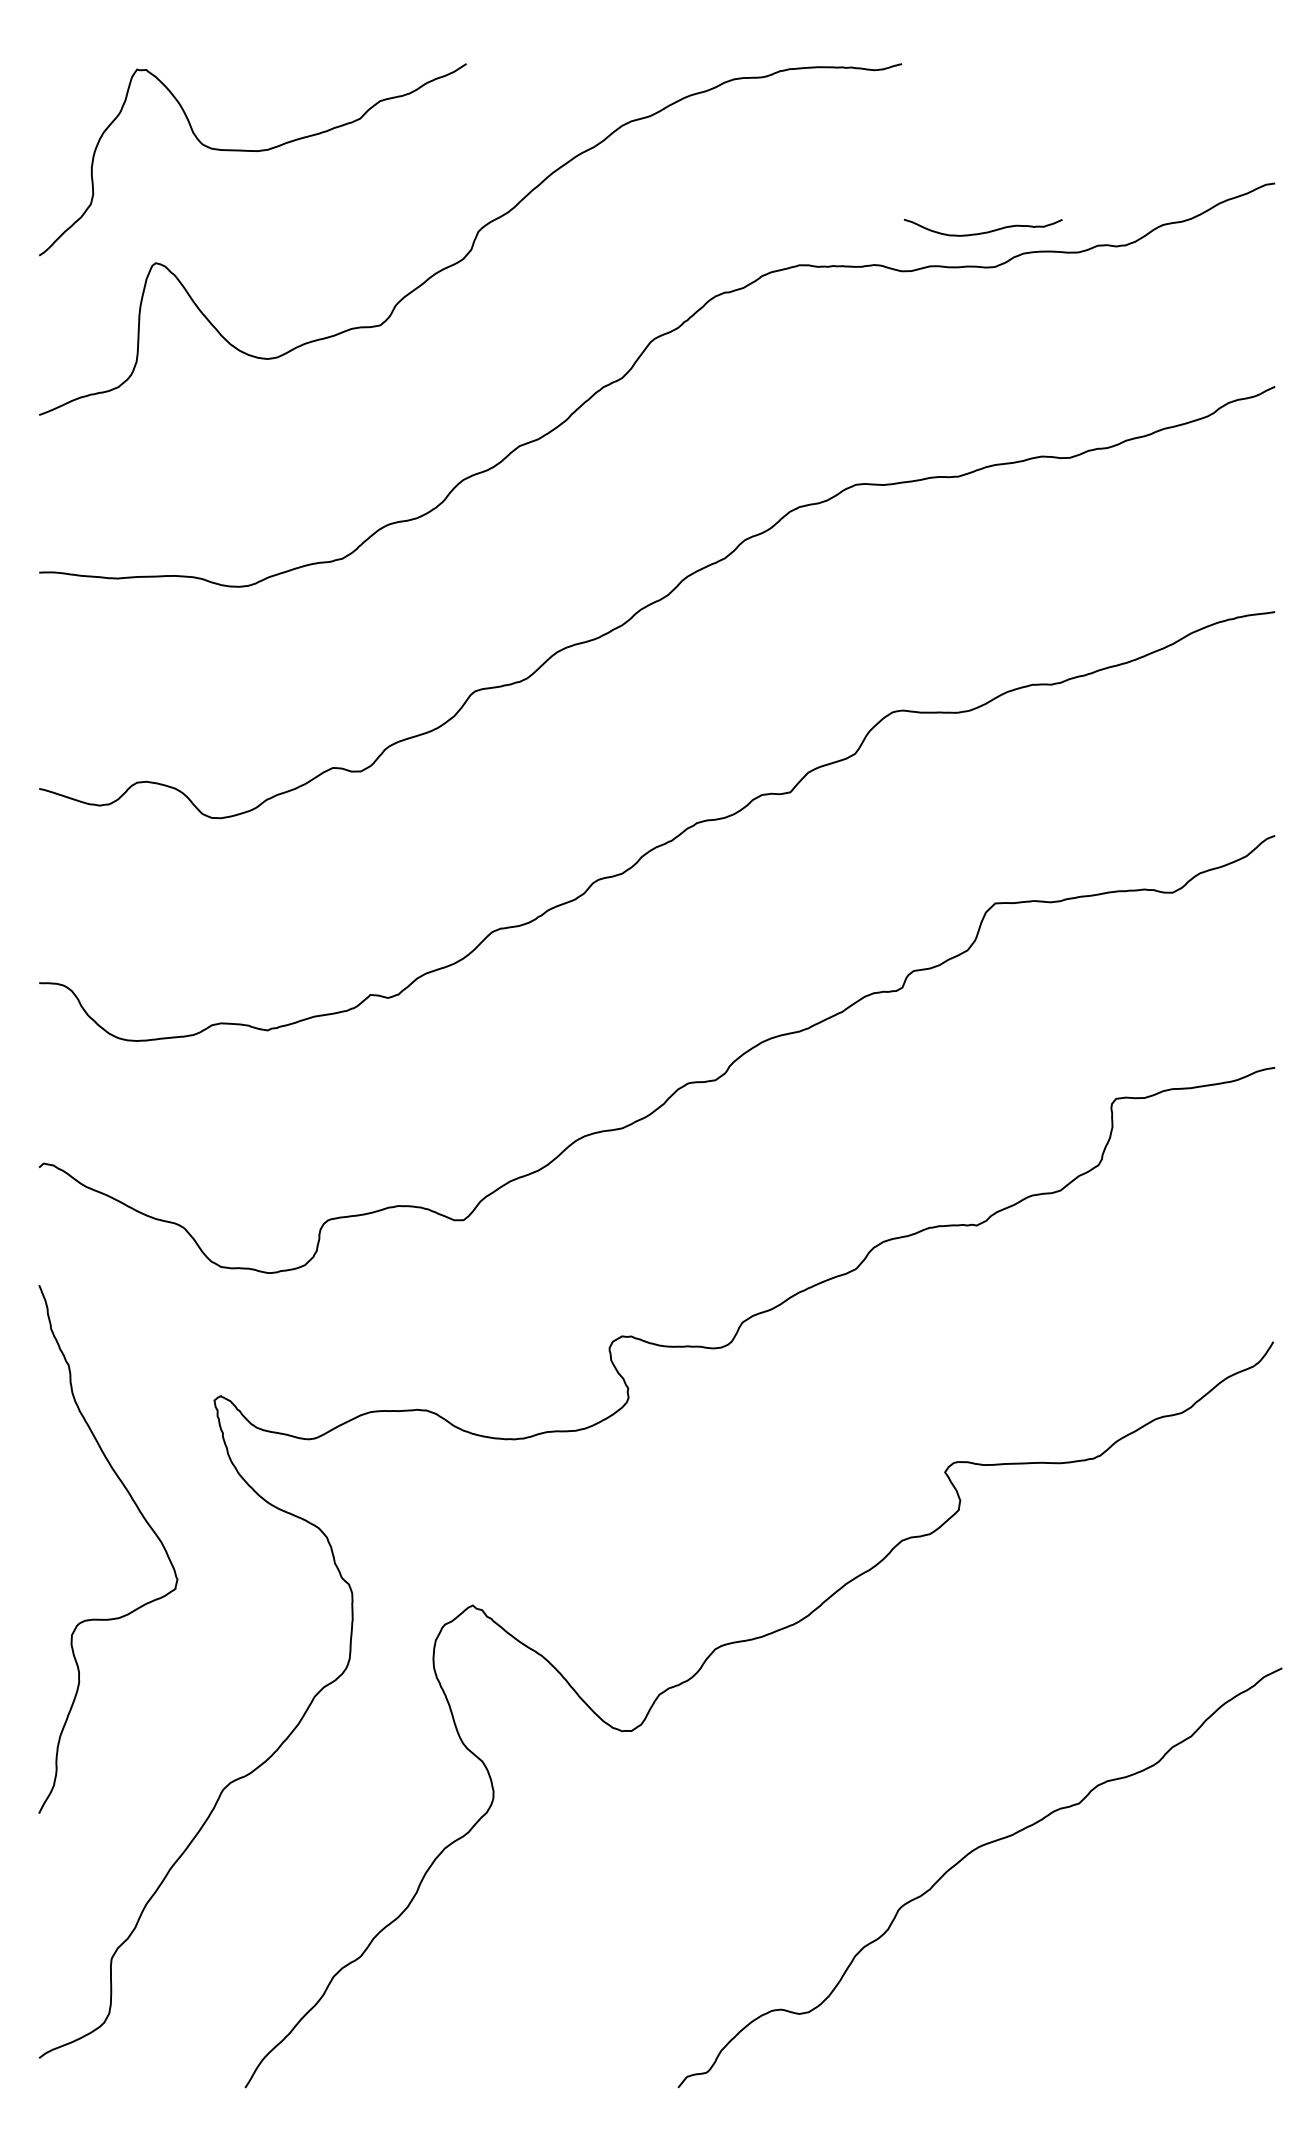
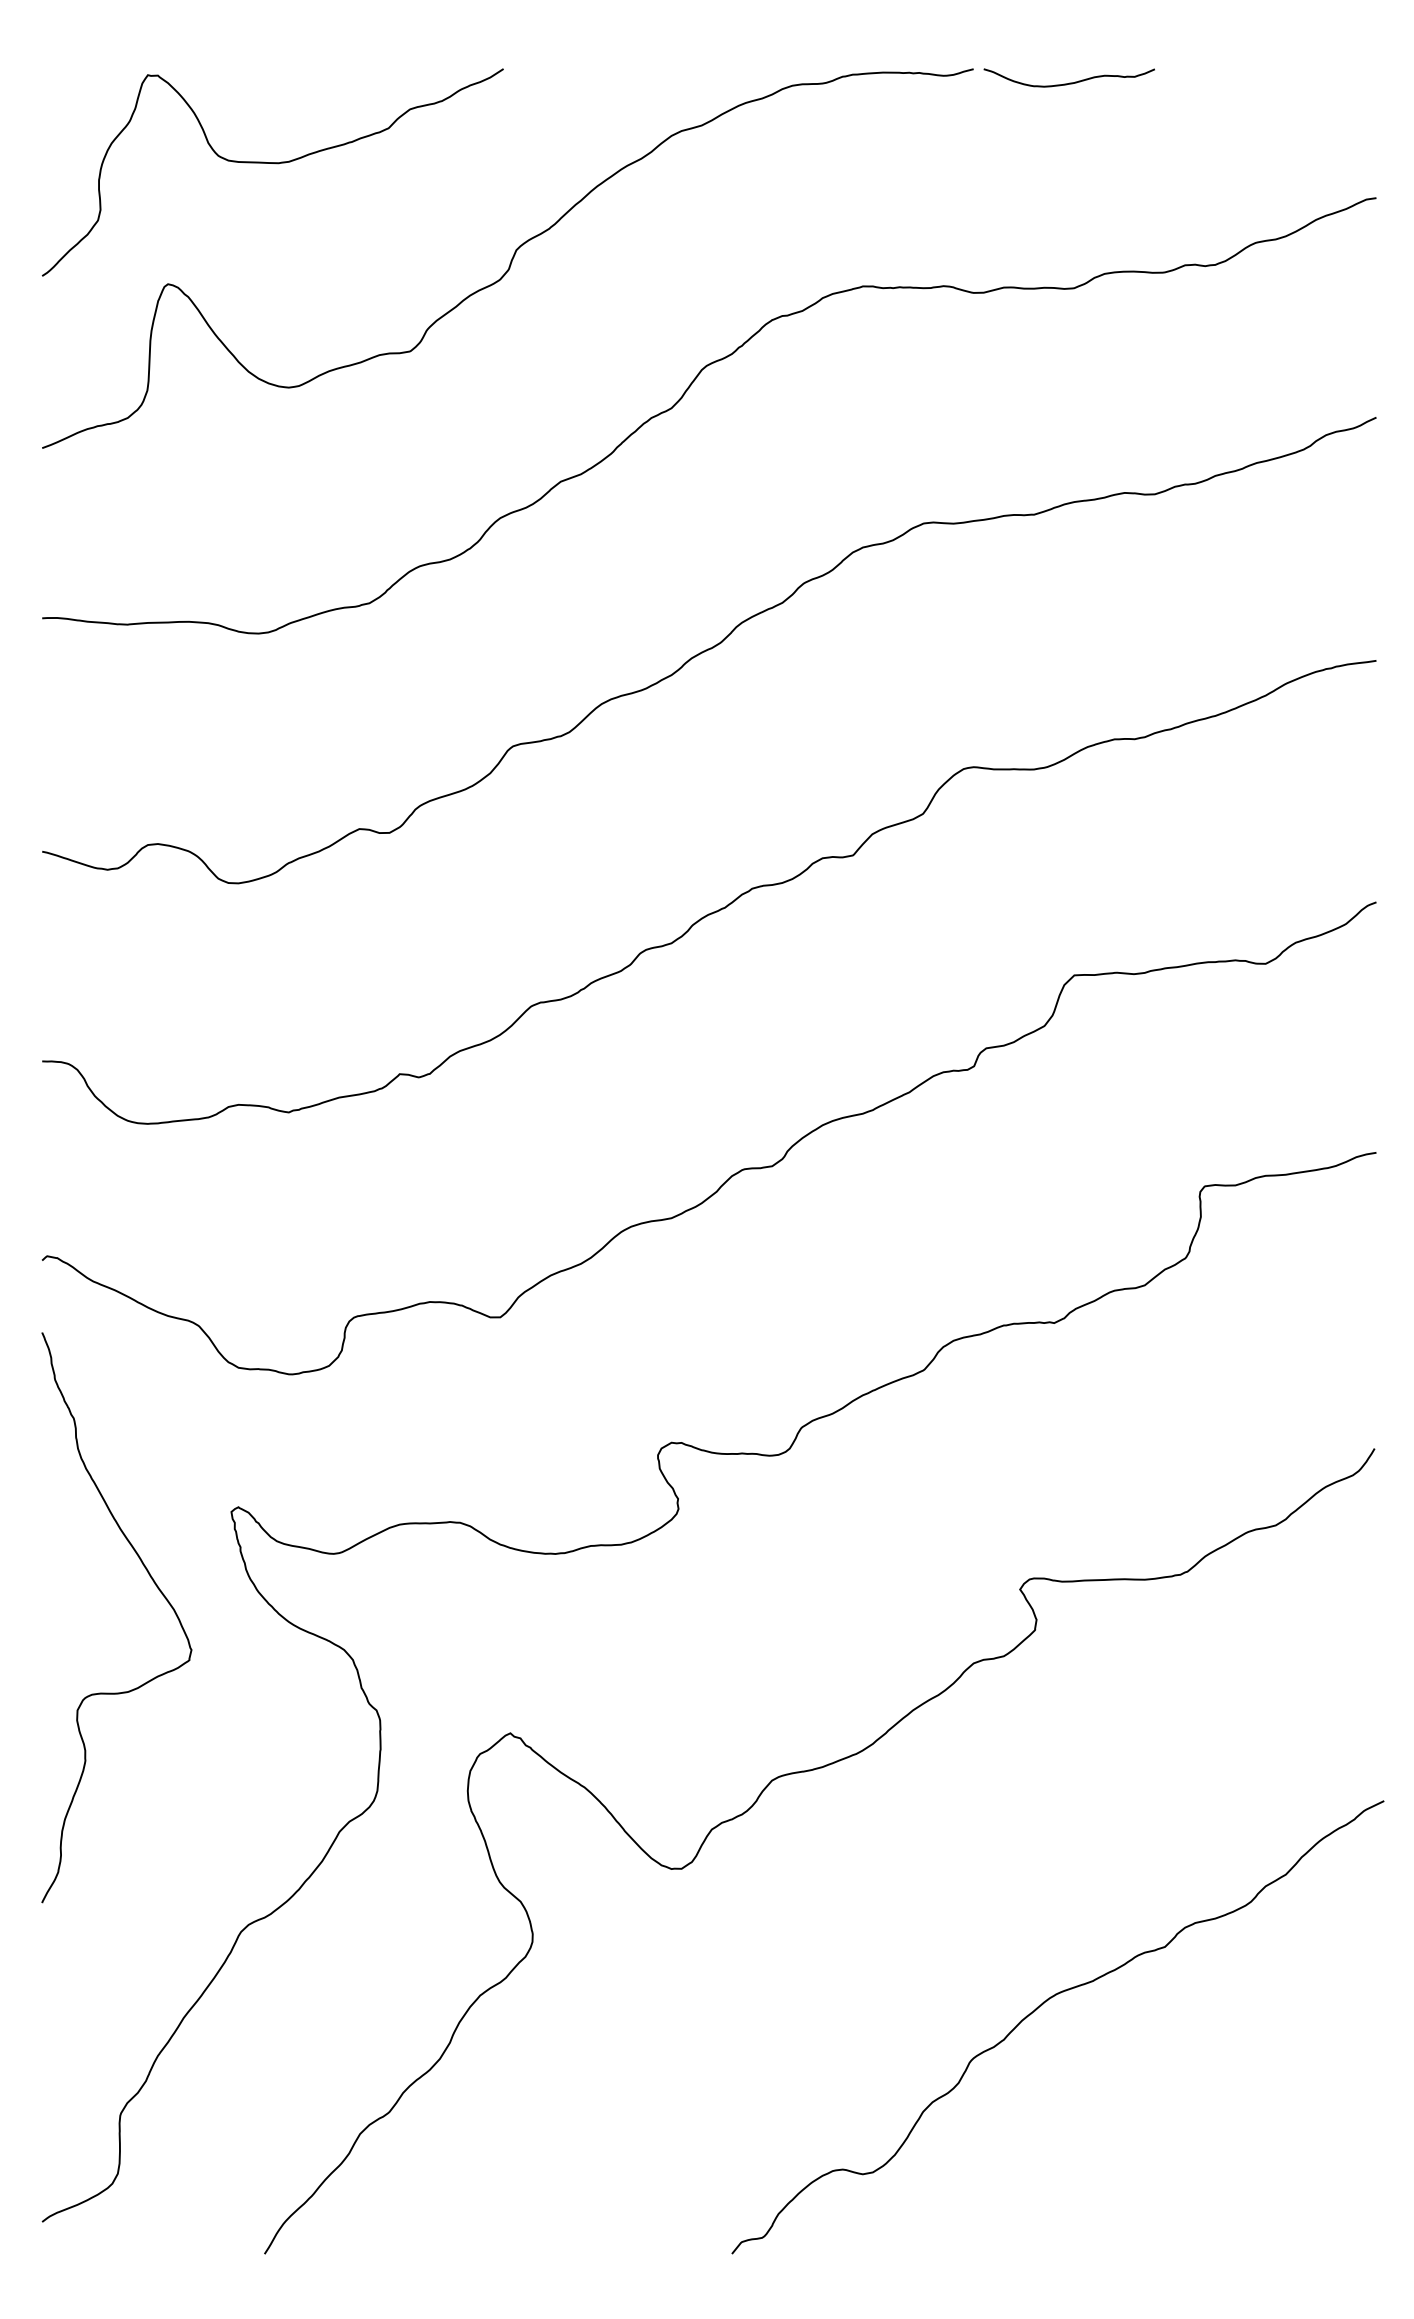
curve: (983, 231) -> (1069, 82), moved
curve: (145, 1521) -> (156, 1587), moved

